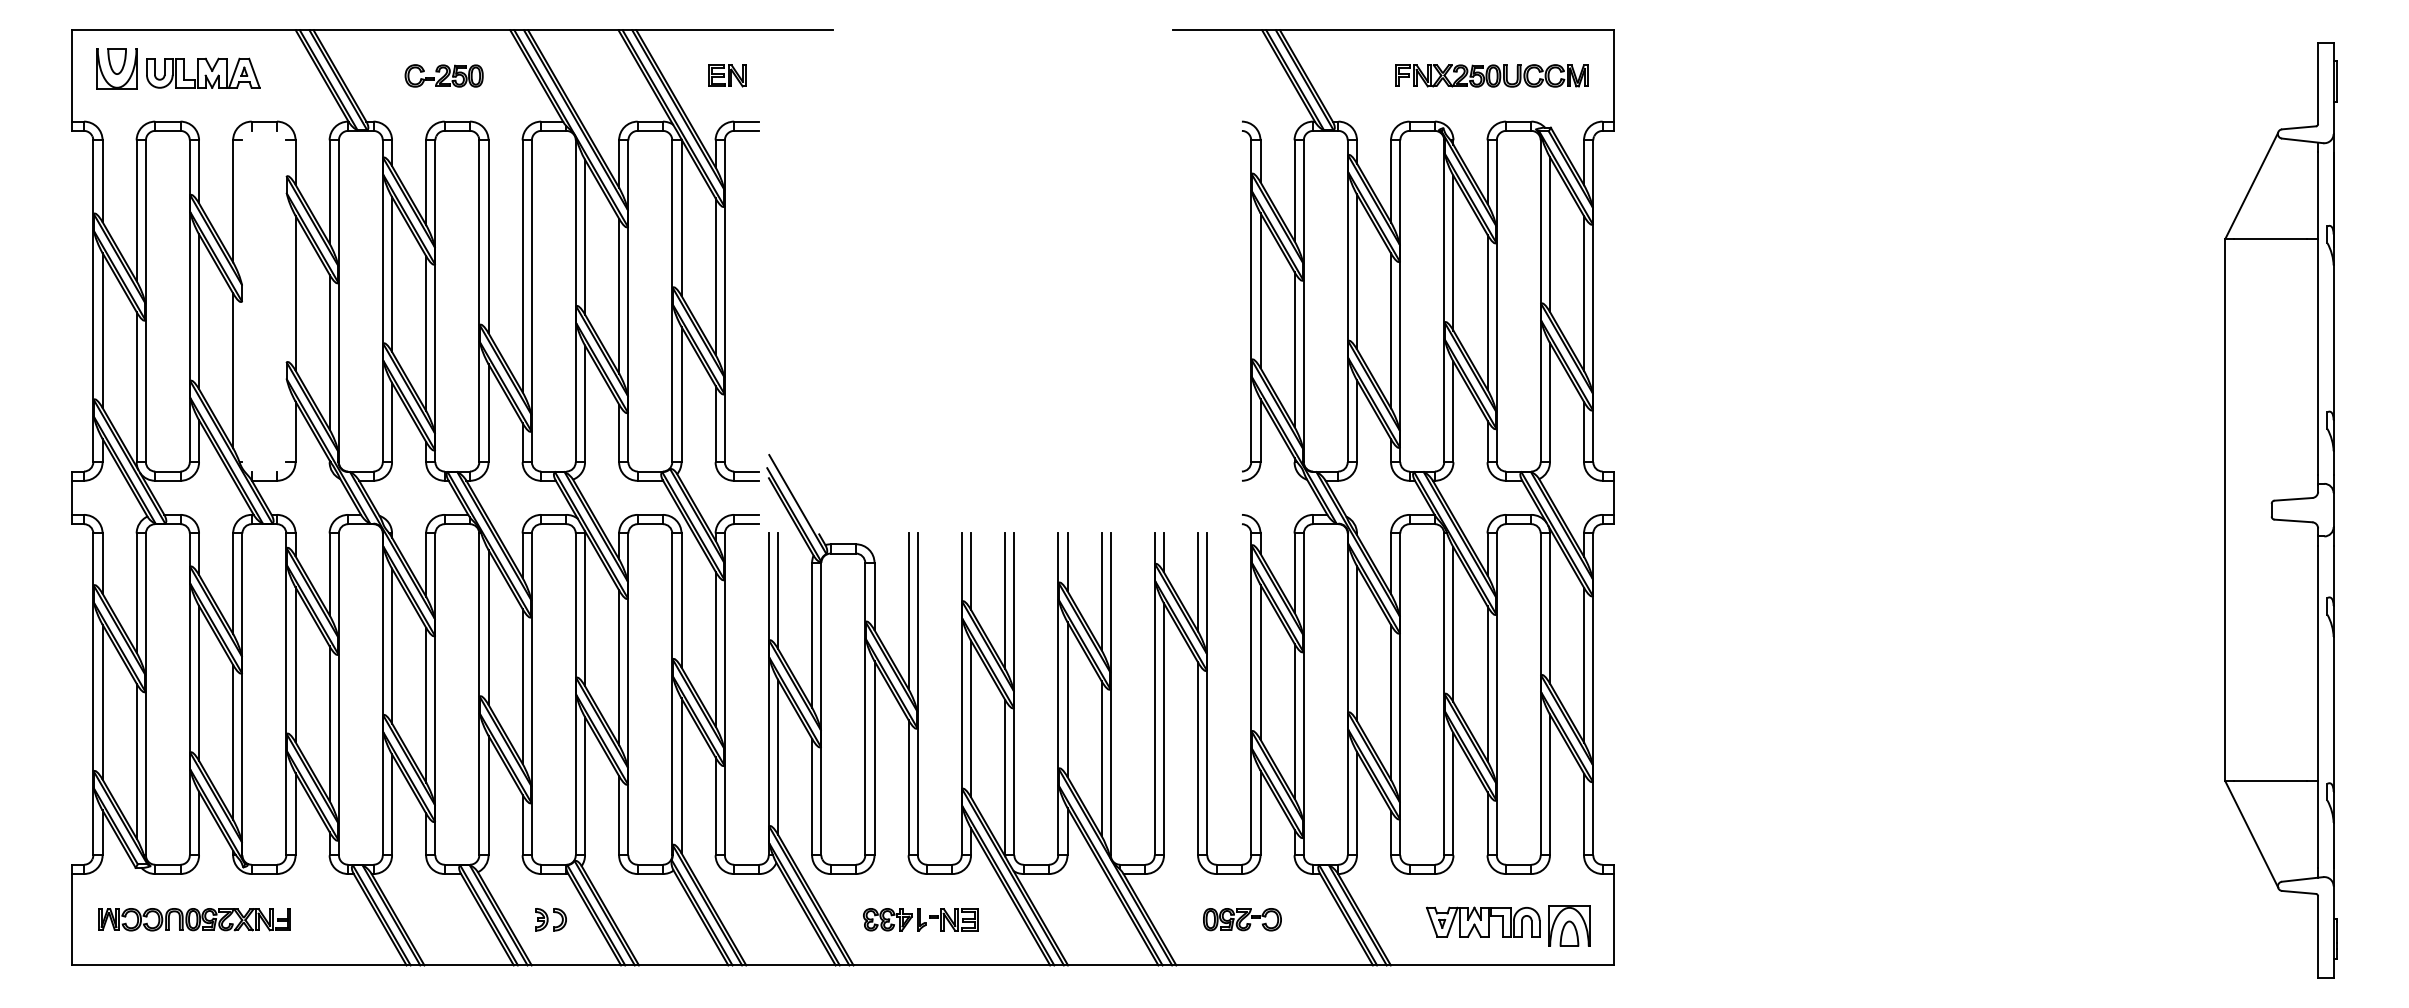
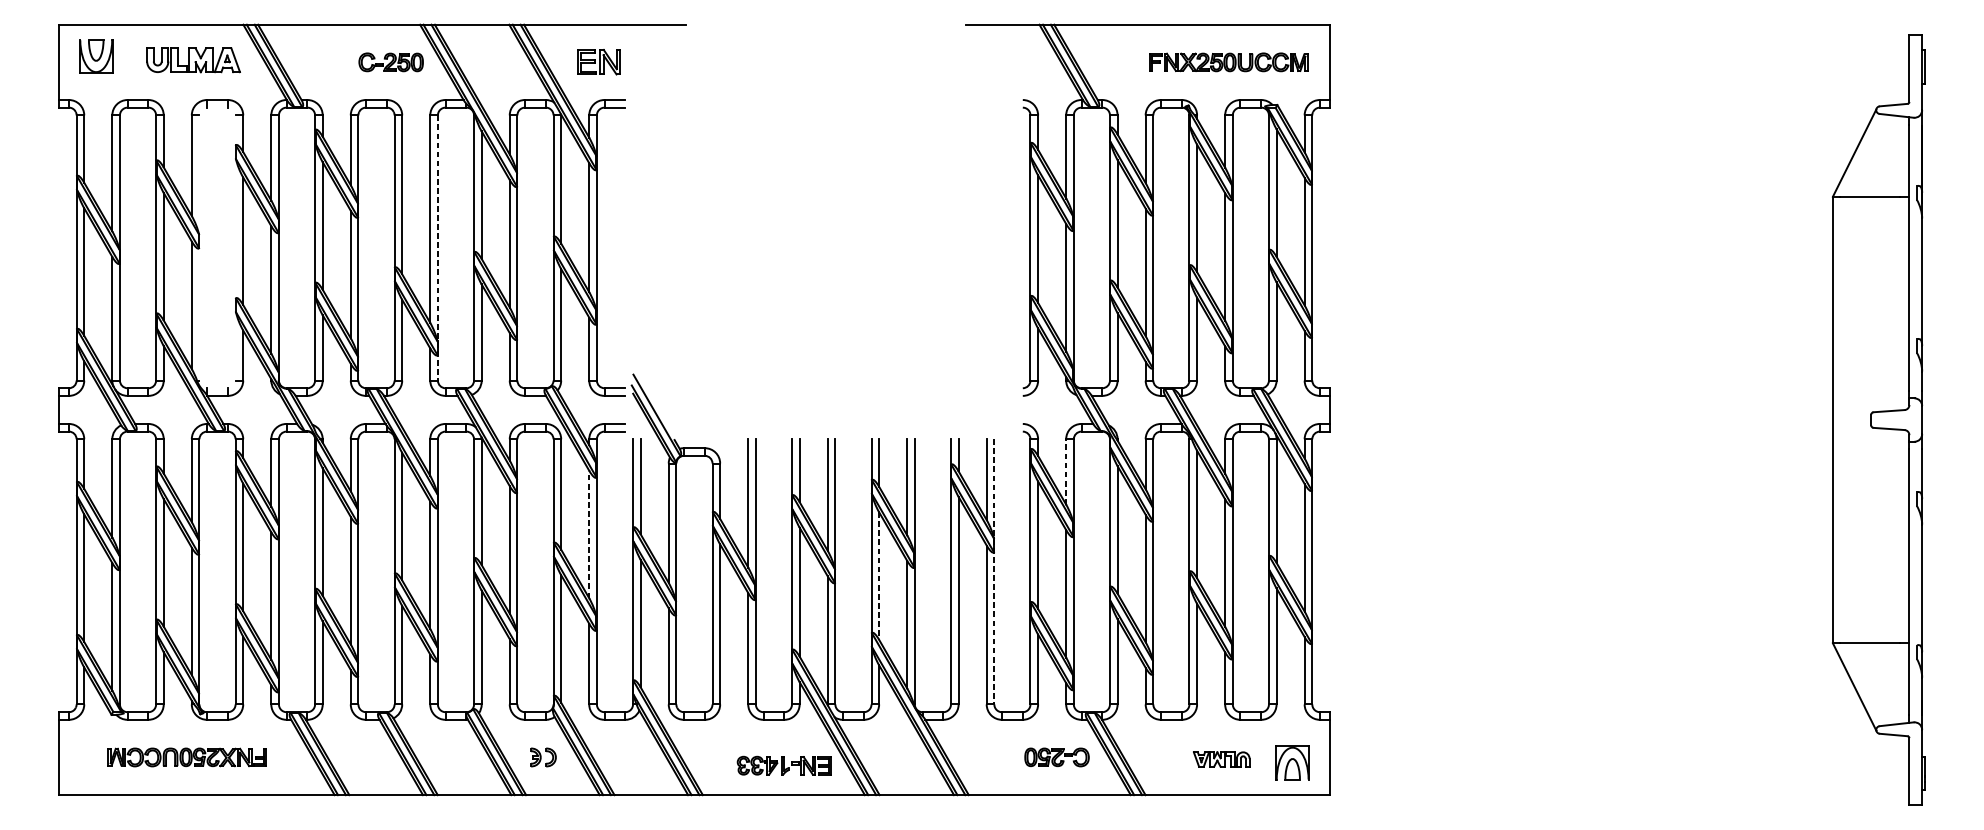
part: (203, 72) -> (193, 59), moved
part: (443, 75) -> (390, 62), moved
part: (727, 75) -> (599, 62), size x1.4
line: (531, 301) -> (437, 248), solid -> dashed
line: (1294, 573) -> (1066, 472), solid -> dashed
line: (715, 648) -> (589, 534), solid -> dashed
line: (1207, 694) -> (994, 571), solid -> dashed
line: (1067, 700) -> (879, 576), solid -> dashed
part: (194, 919) -> (187, 757), moved
part: (550, 919) -> (543, 757), moved
part: (920, 919) -> (784, 765), moved
part: (1242, 919) -> (1057, 757), moved
part: (1483, 921) -> (1221, 758), size x0.6

